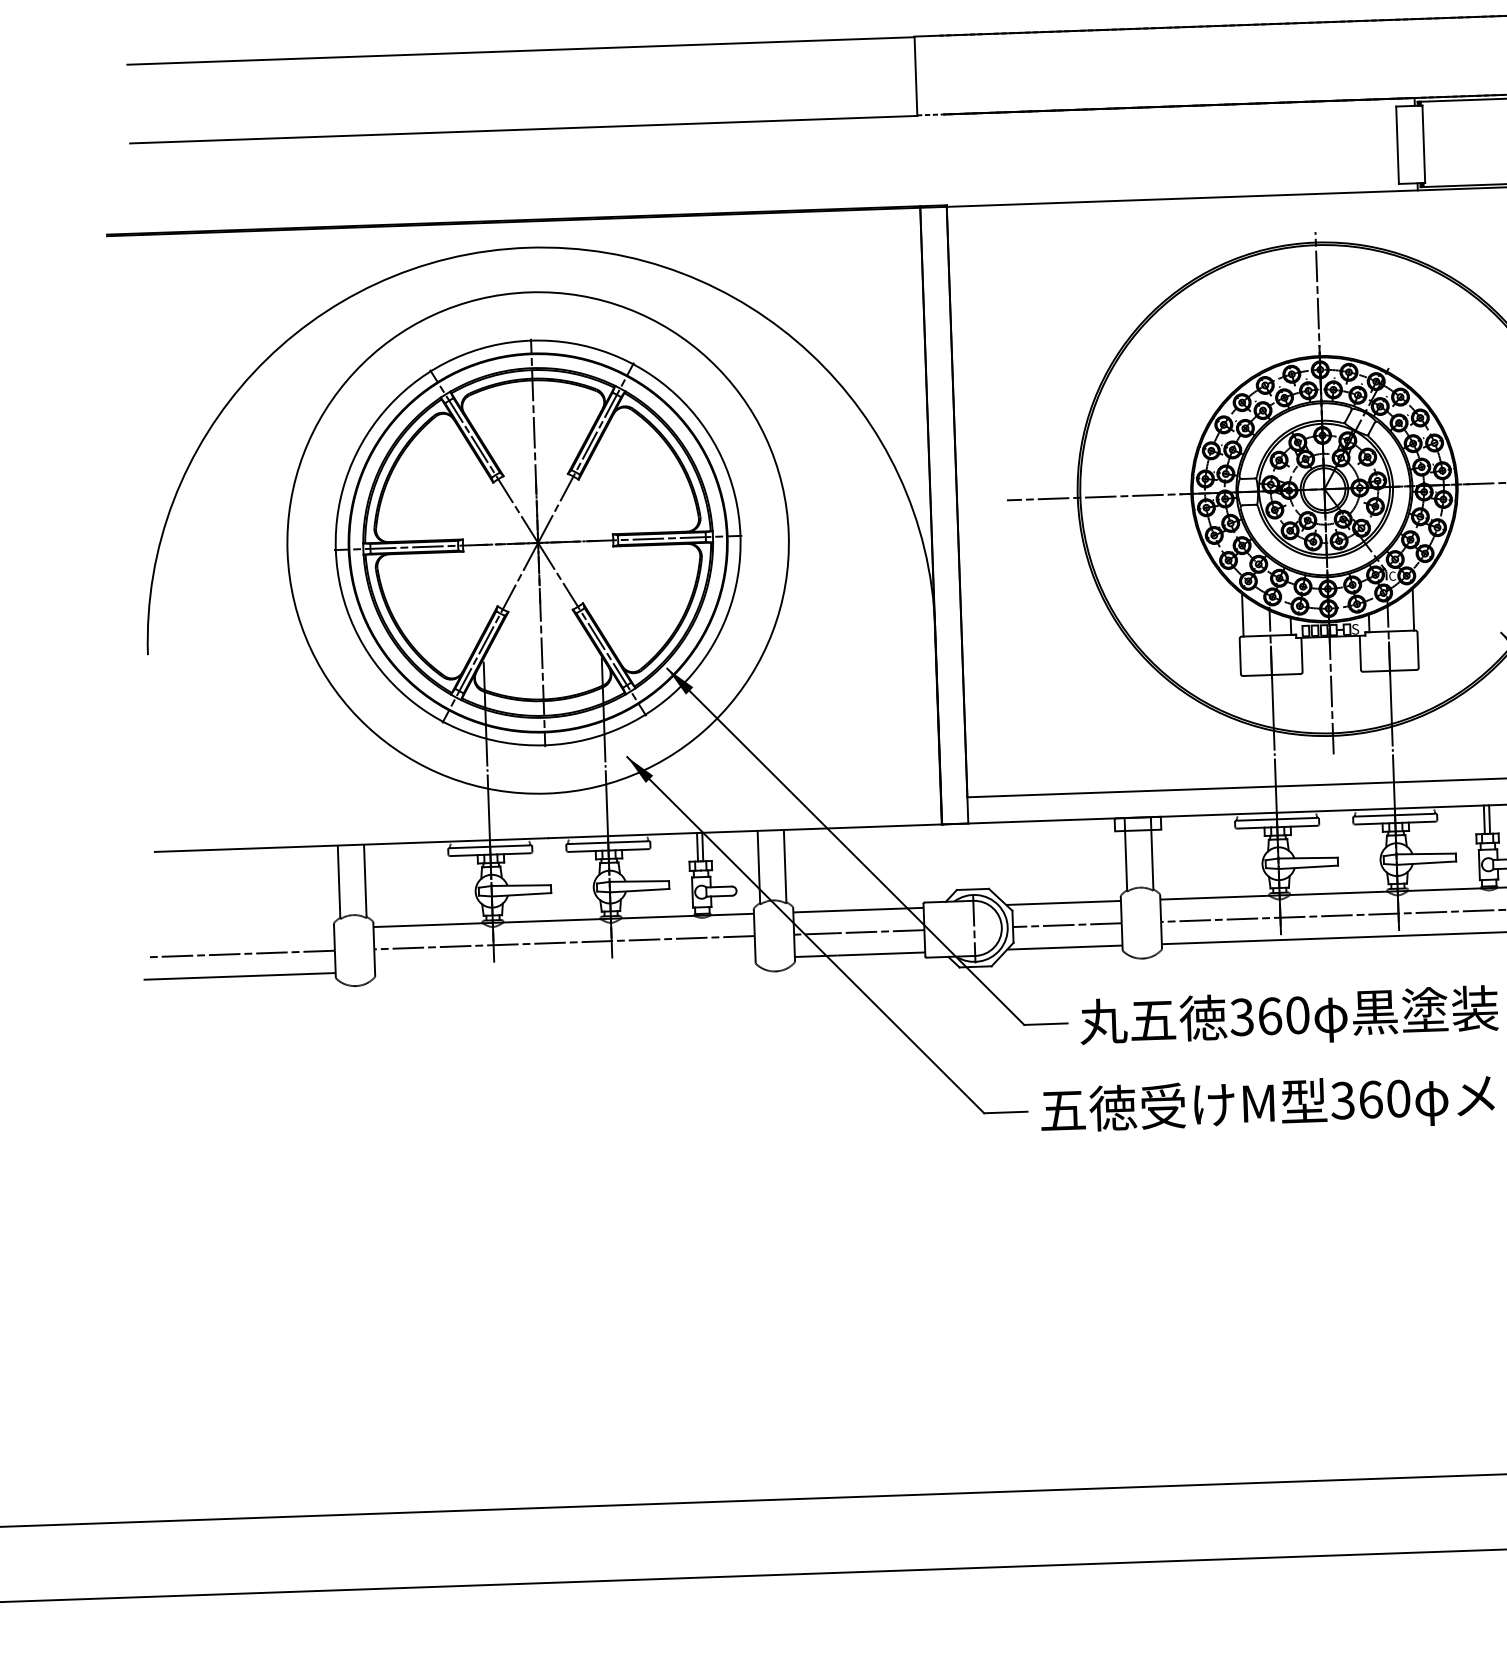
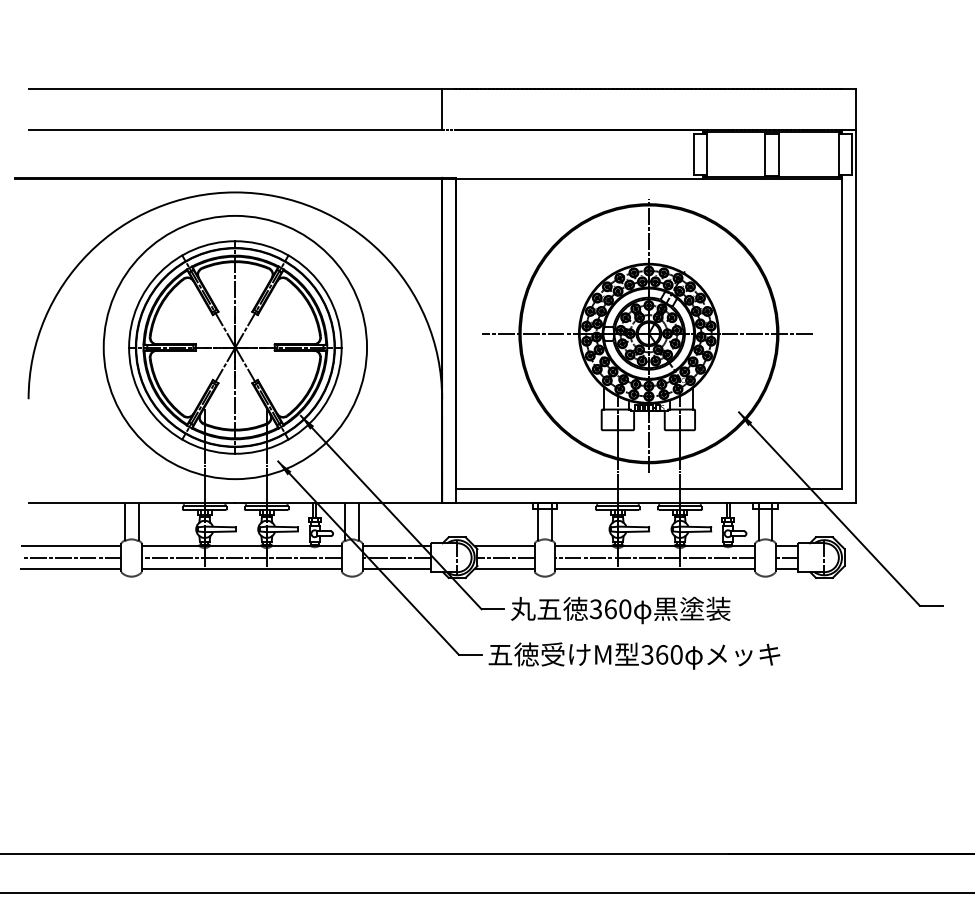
line: (237, 932) -> (70, 546), added
line: (564, 965) -> (241, 569), added

